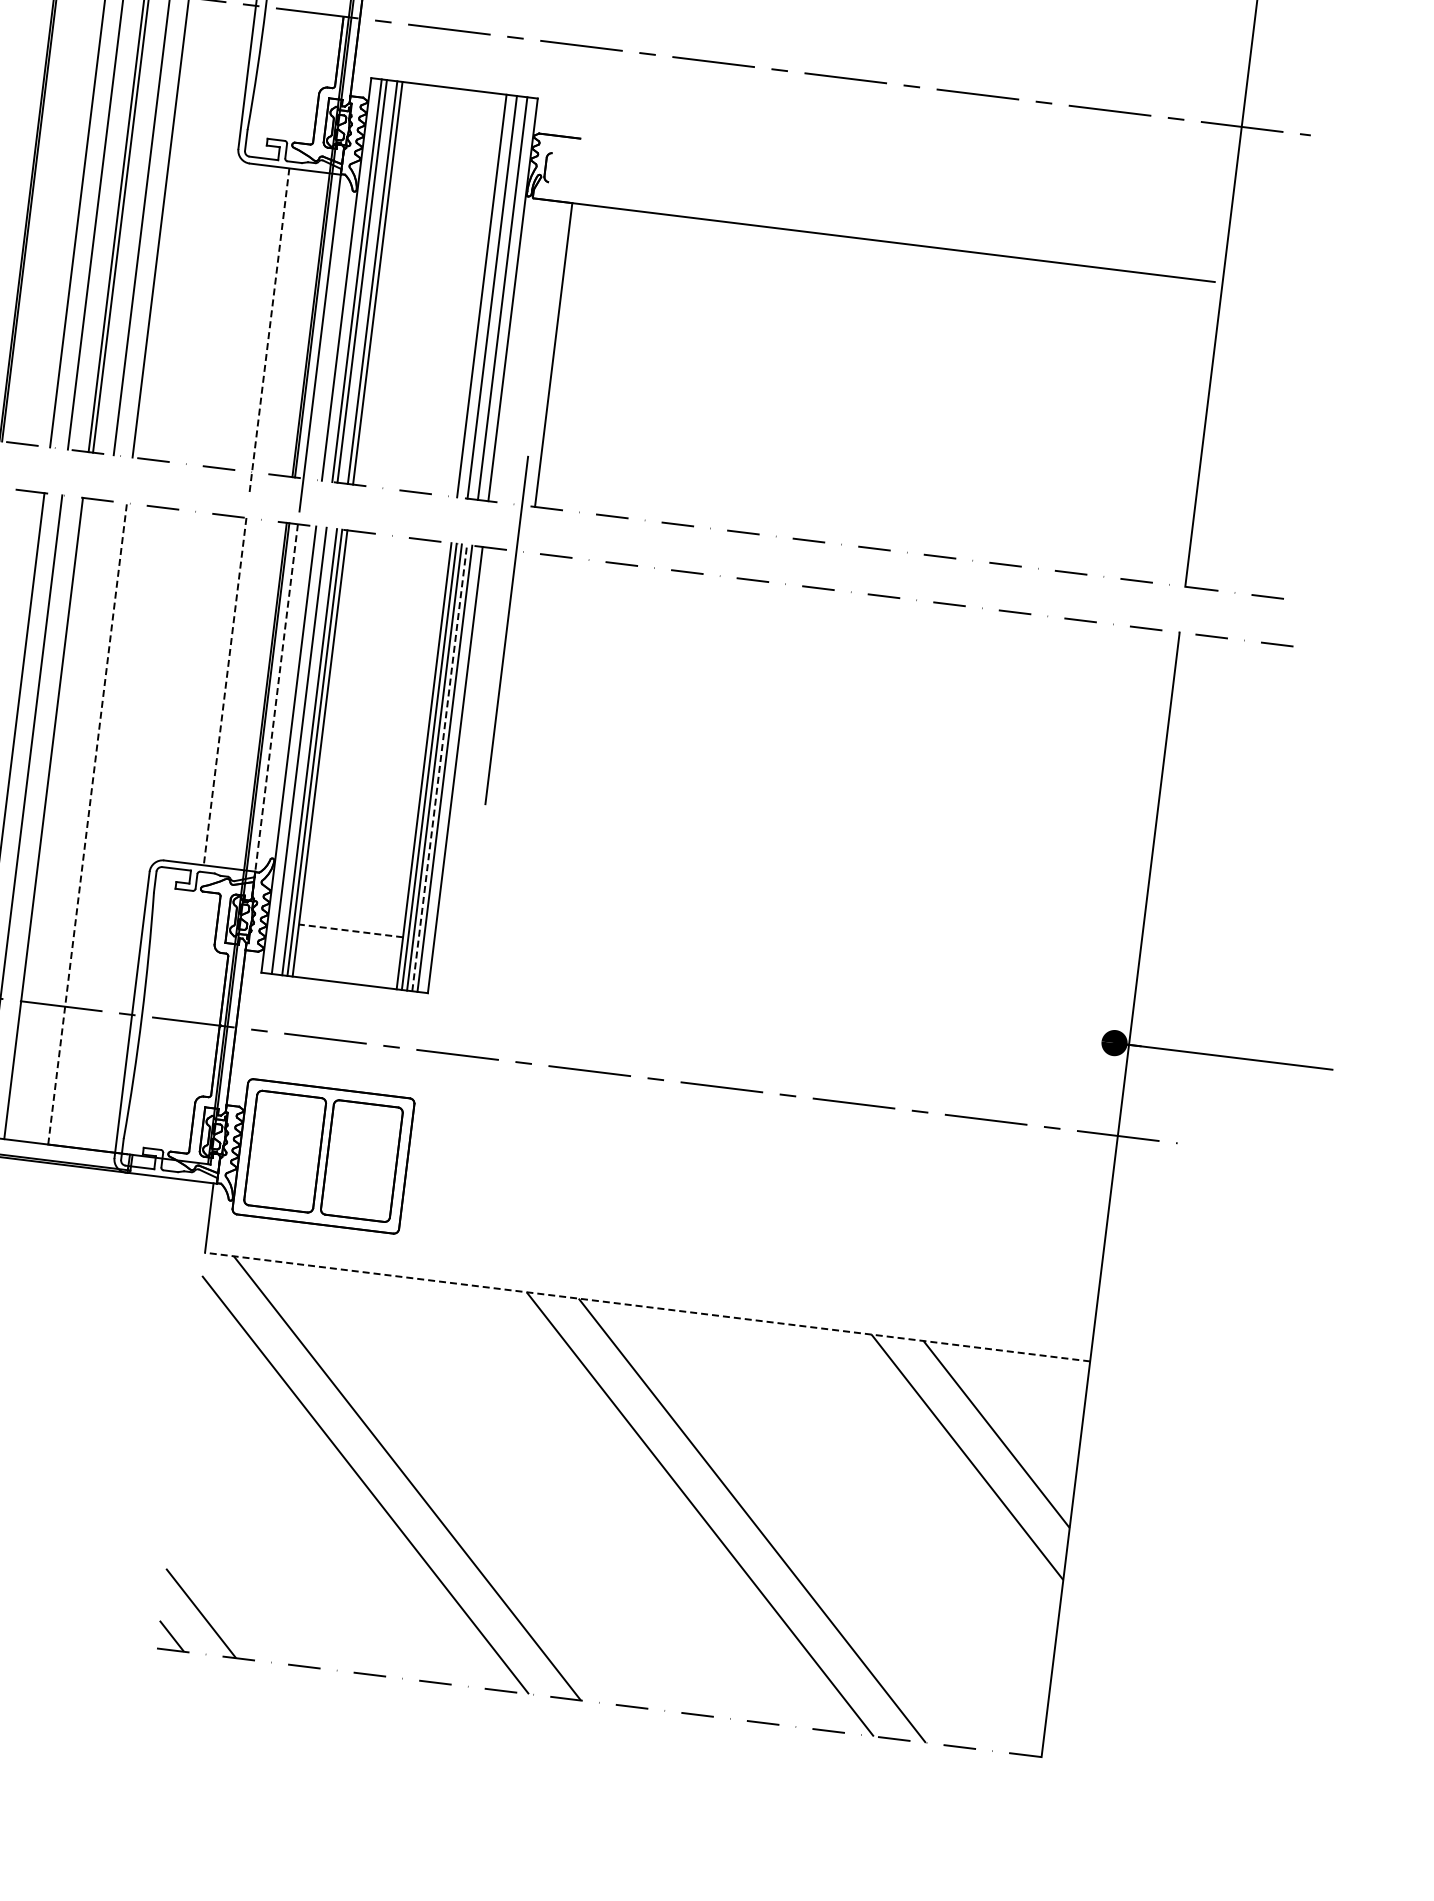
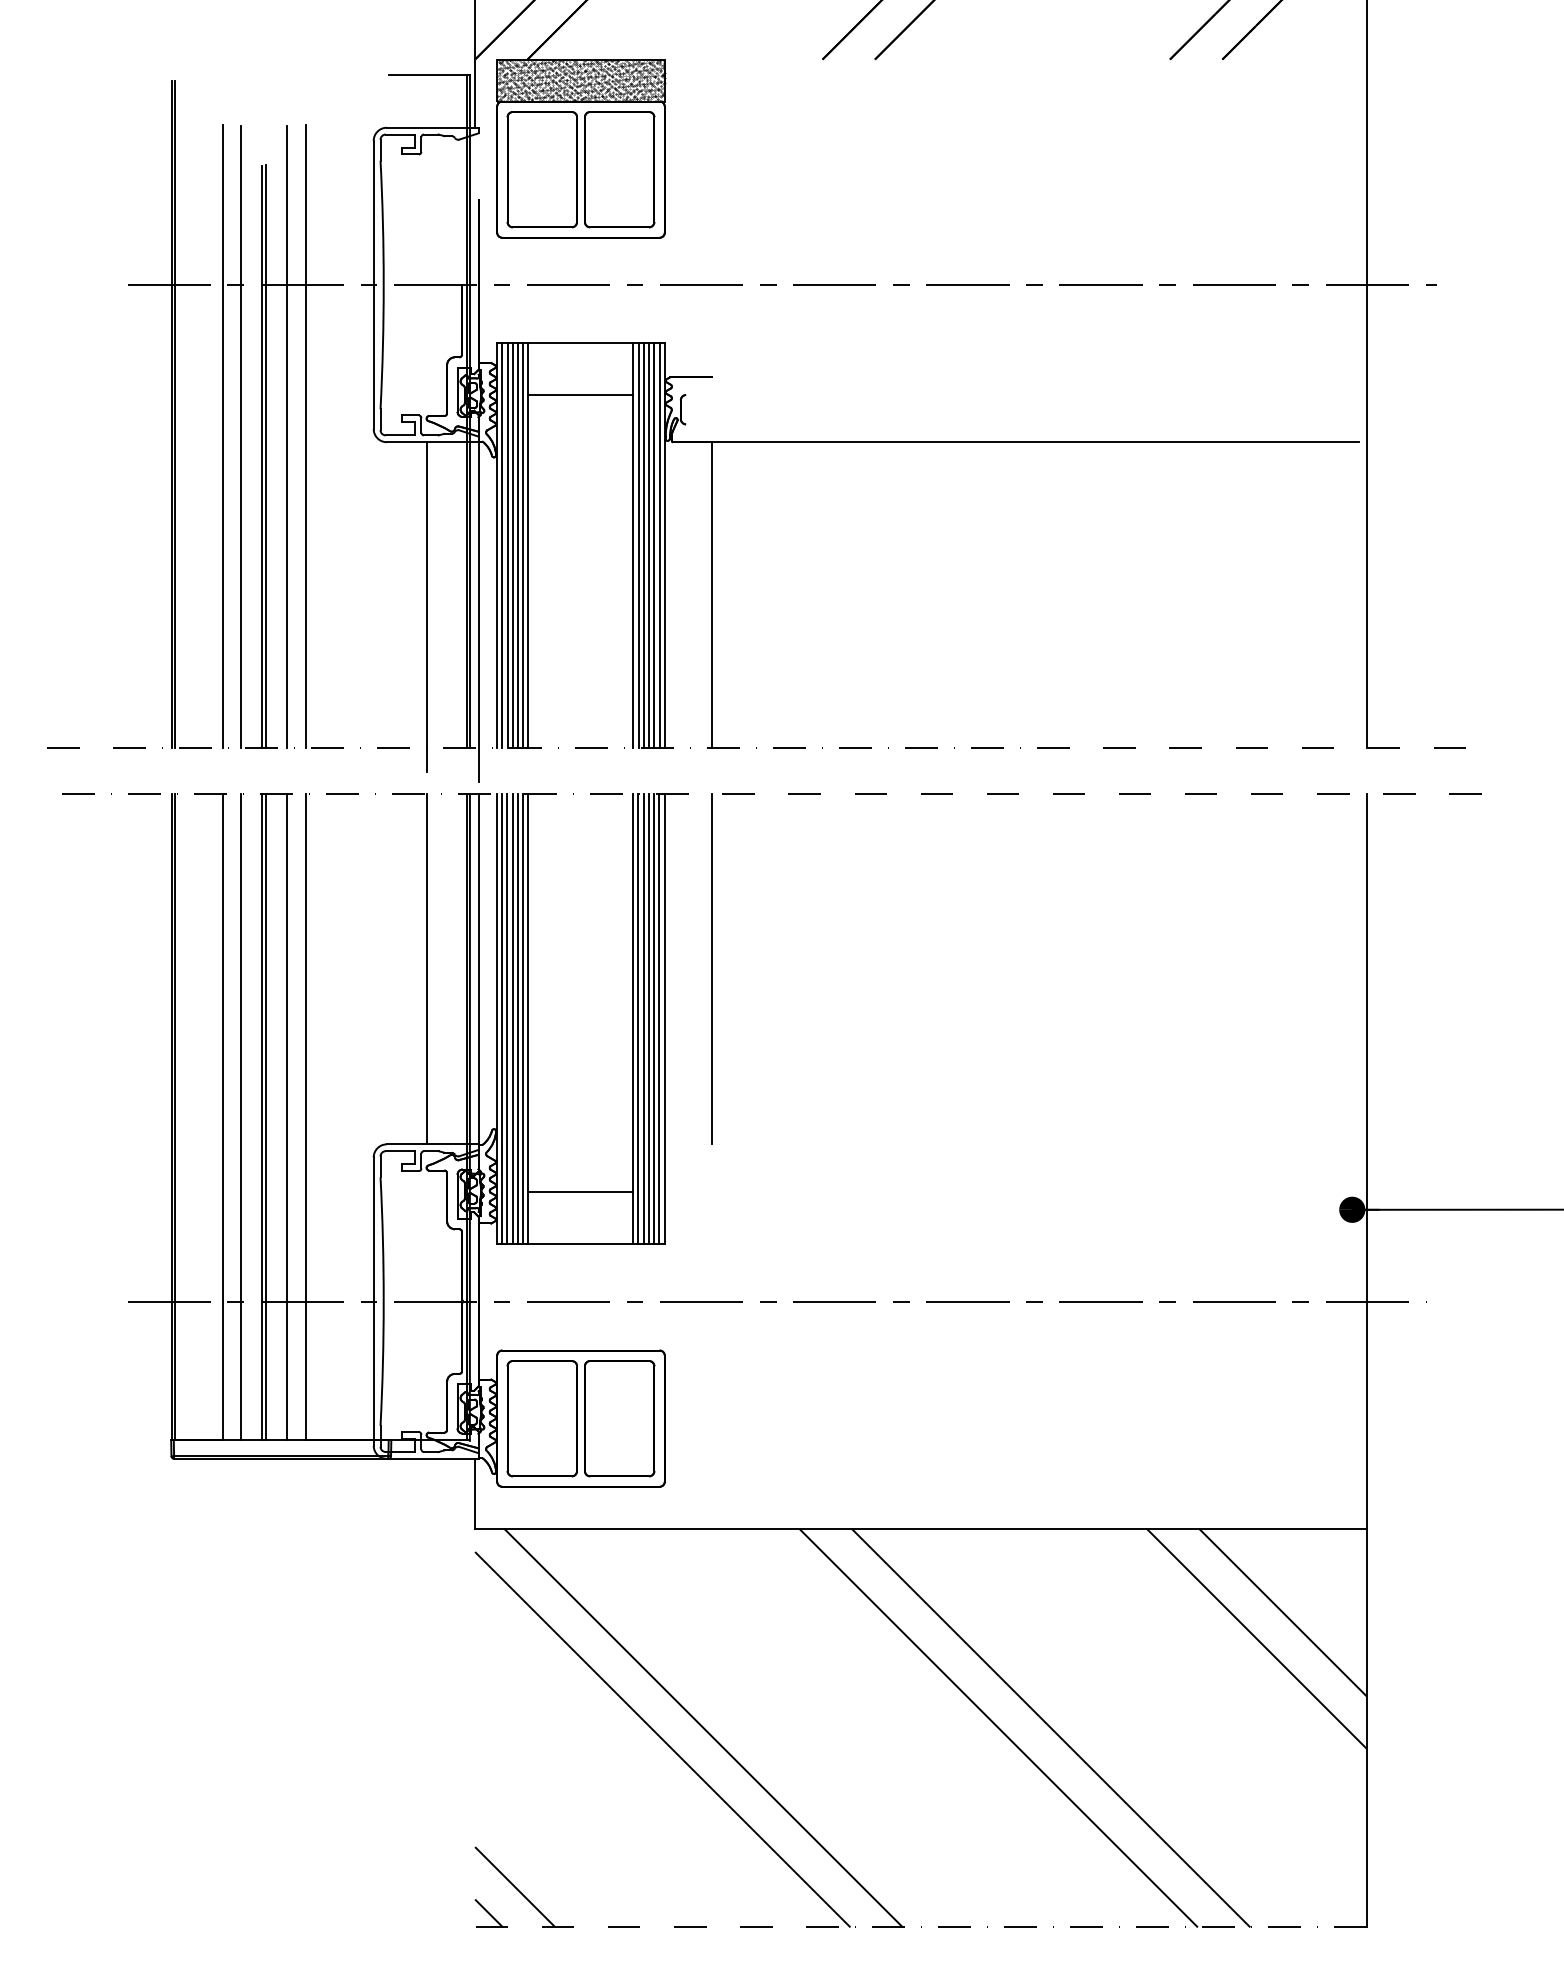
line: (447, 140) -> (580, 395), added
line: (352, 280) -> (502, 545), added
line: (366, 281) -> (517, 545), added
line: (487, 296) -> (638, 545), added
line: (497, 298) -> (649, 545), added
line: (507, 299) -> (659, 545), added
line: (269, 332) -> (426, 607), dashed -> solid
line: (506, 629) -> (711, 968), moved
line: (224, 691) -> (426, 969), dashed -> solid
line: (276, 698) -> (478, 969), dashed -> solid
line: (294, 749) -> (502, 1018), added
line: (304, 750) -> (512, 1018), added
line: (439, 768) -> (648, 1019), dashed -> solid
line: (450, 768) -> (659, 1018), added
line: (48, 819) -> (266, 1117), added
line: (68, 821) -> (287, 1117), added
line: (87, 823) -> (306, 1116), dashed -> solid
line: (350, 930) -> (580, 1191), dashed -> solid
line: (648, 1306) -> (921, 1528), dashed -> solid

